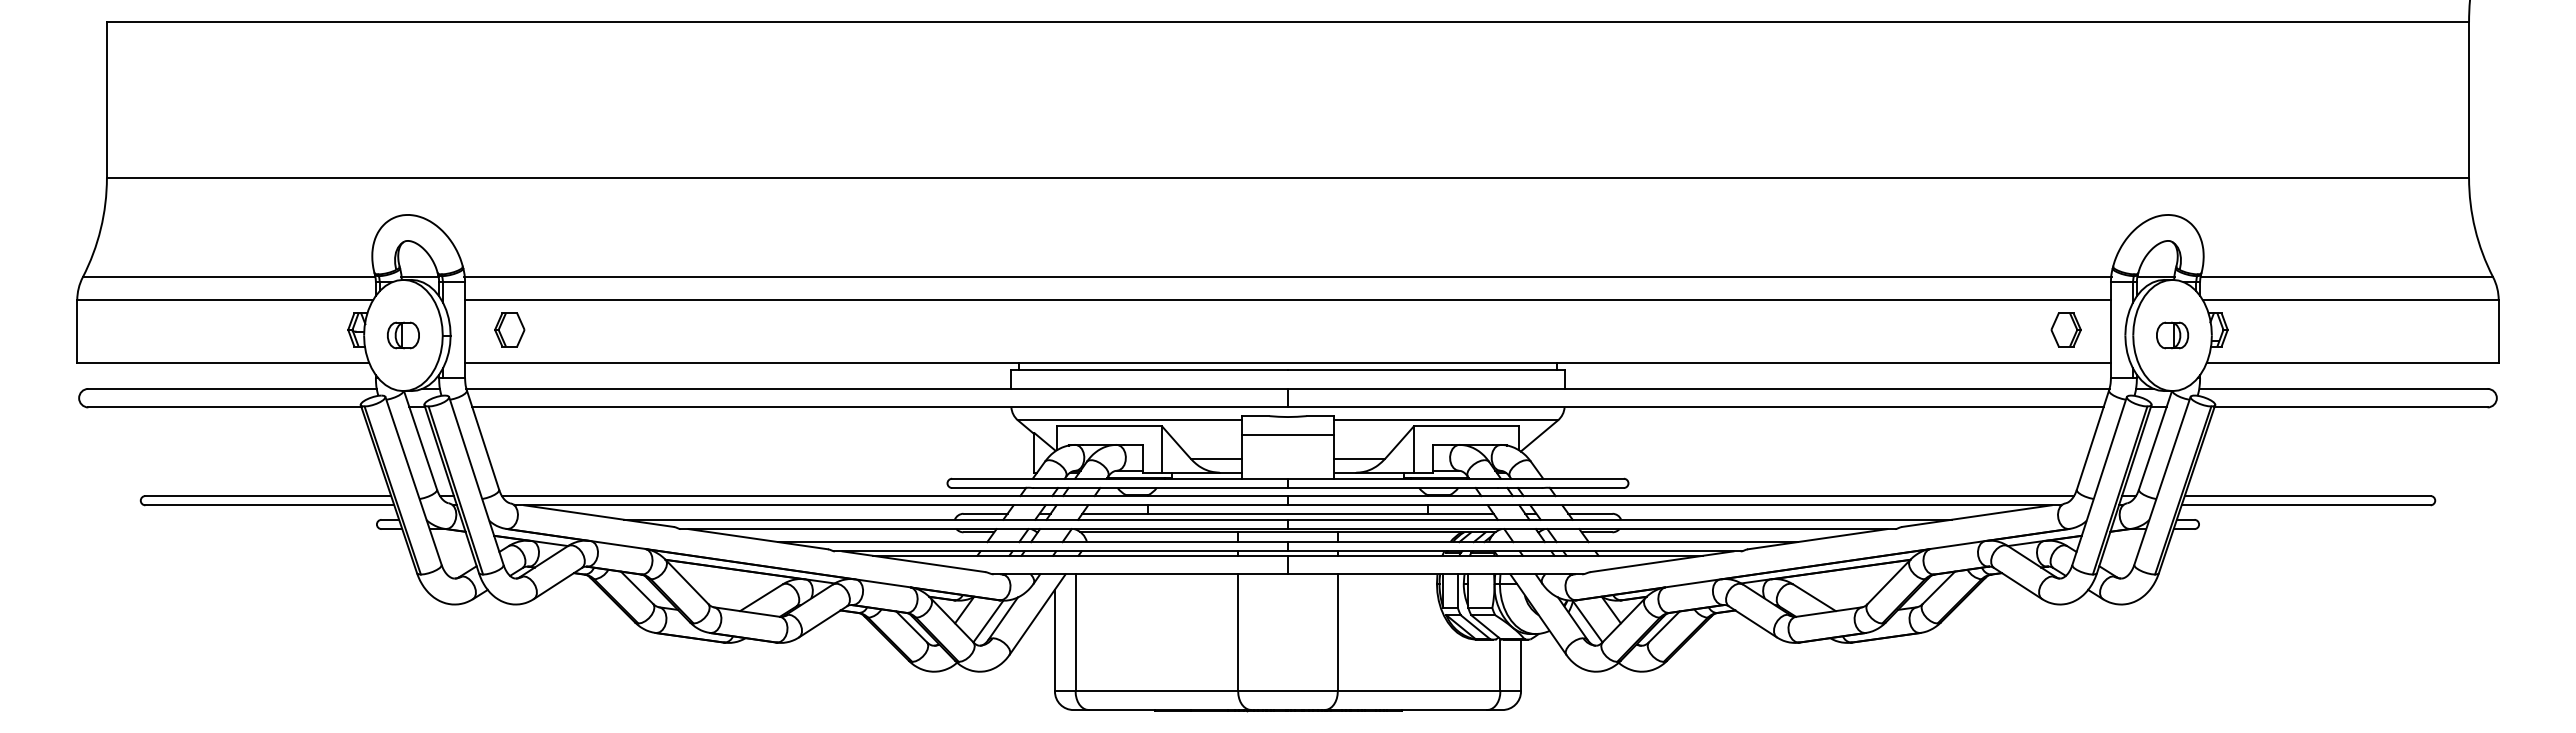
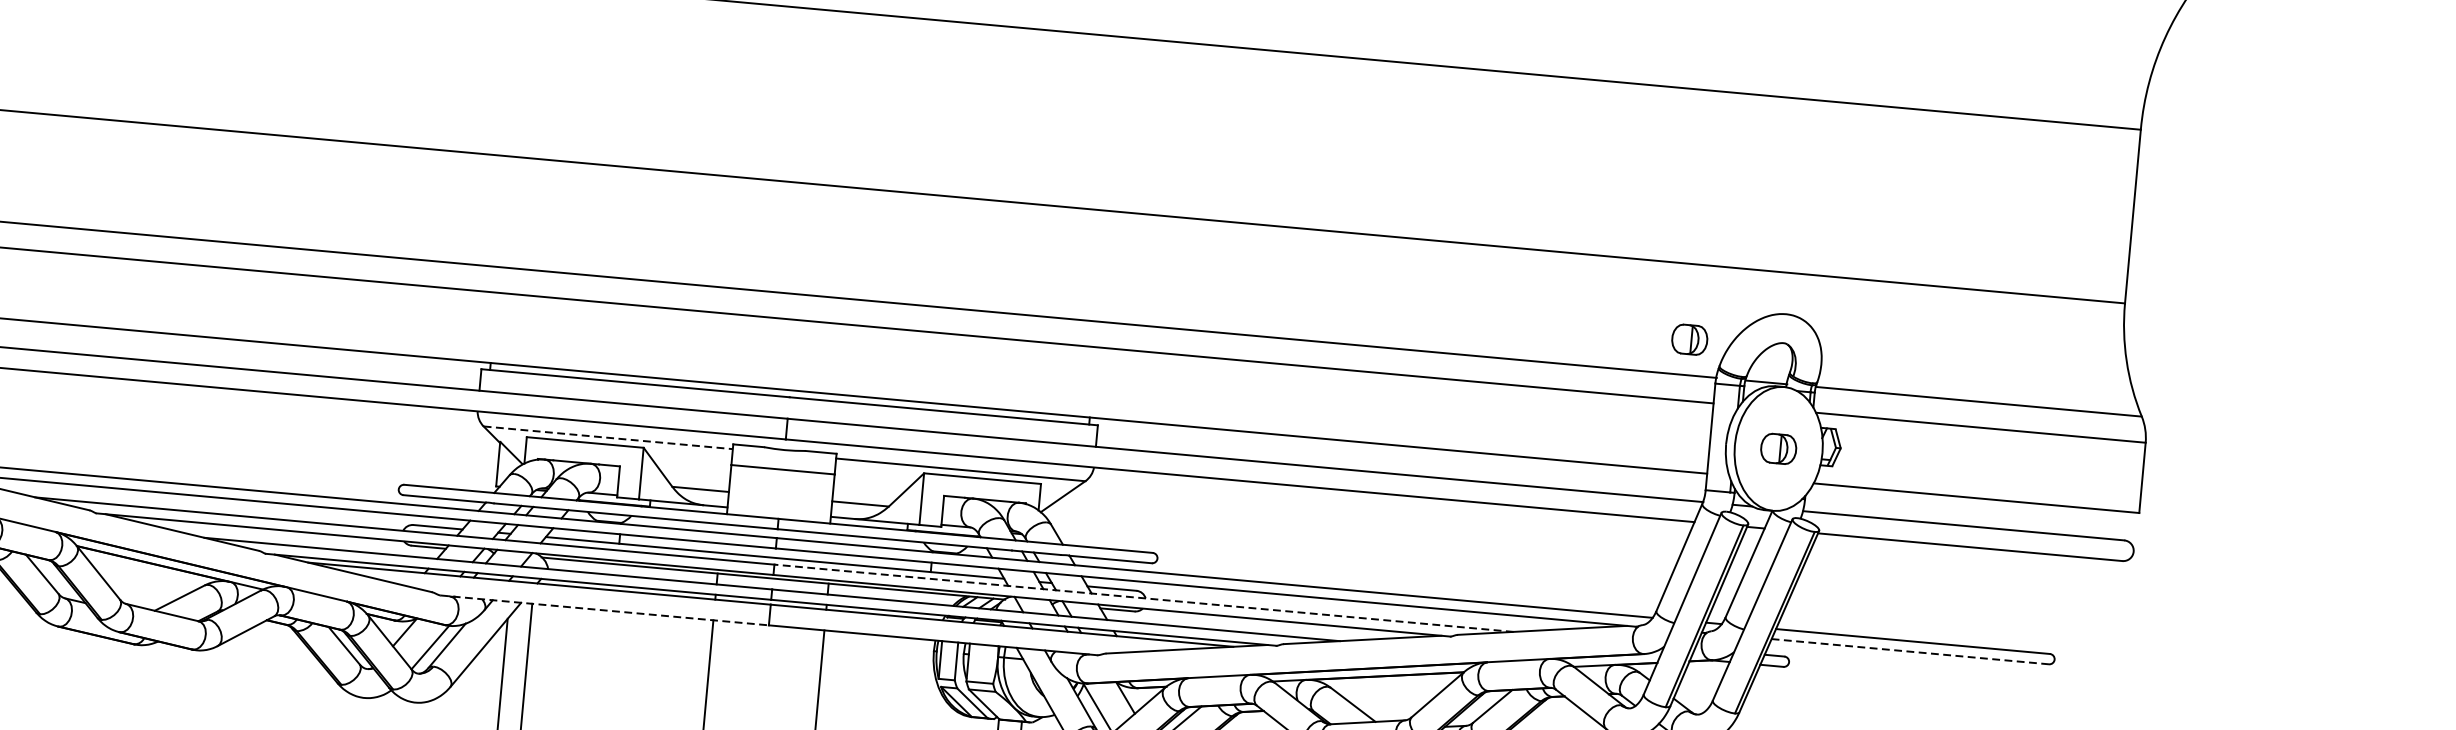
part: (2084, 245) -> (1689, 339), added
part: (2065, 329) -> (1660, 431), removed
line: (1129, 420) -> (607, 437), solid -> dashed
line: (2306, 505) -> (1910, 651), solid -> dashed
line: (1619, 519) -> (1143, 597), solid -> dashed
line: (1141, 574) -> (605, 610), solid -> dashed

